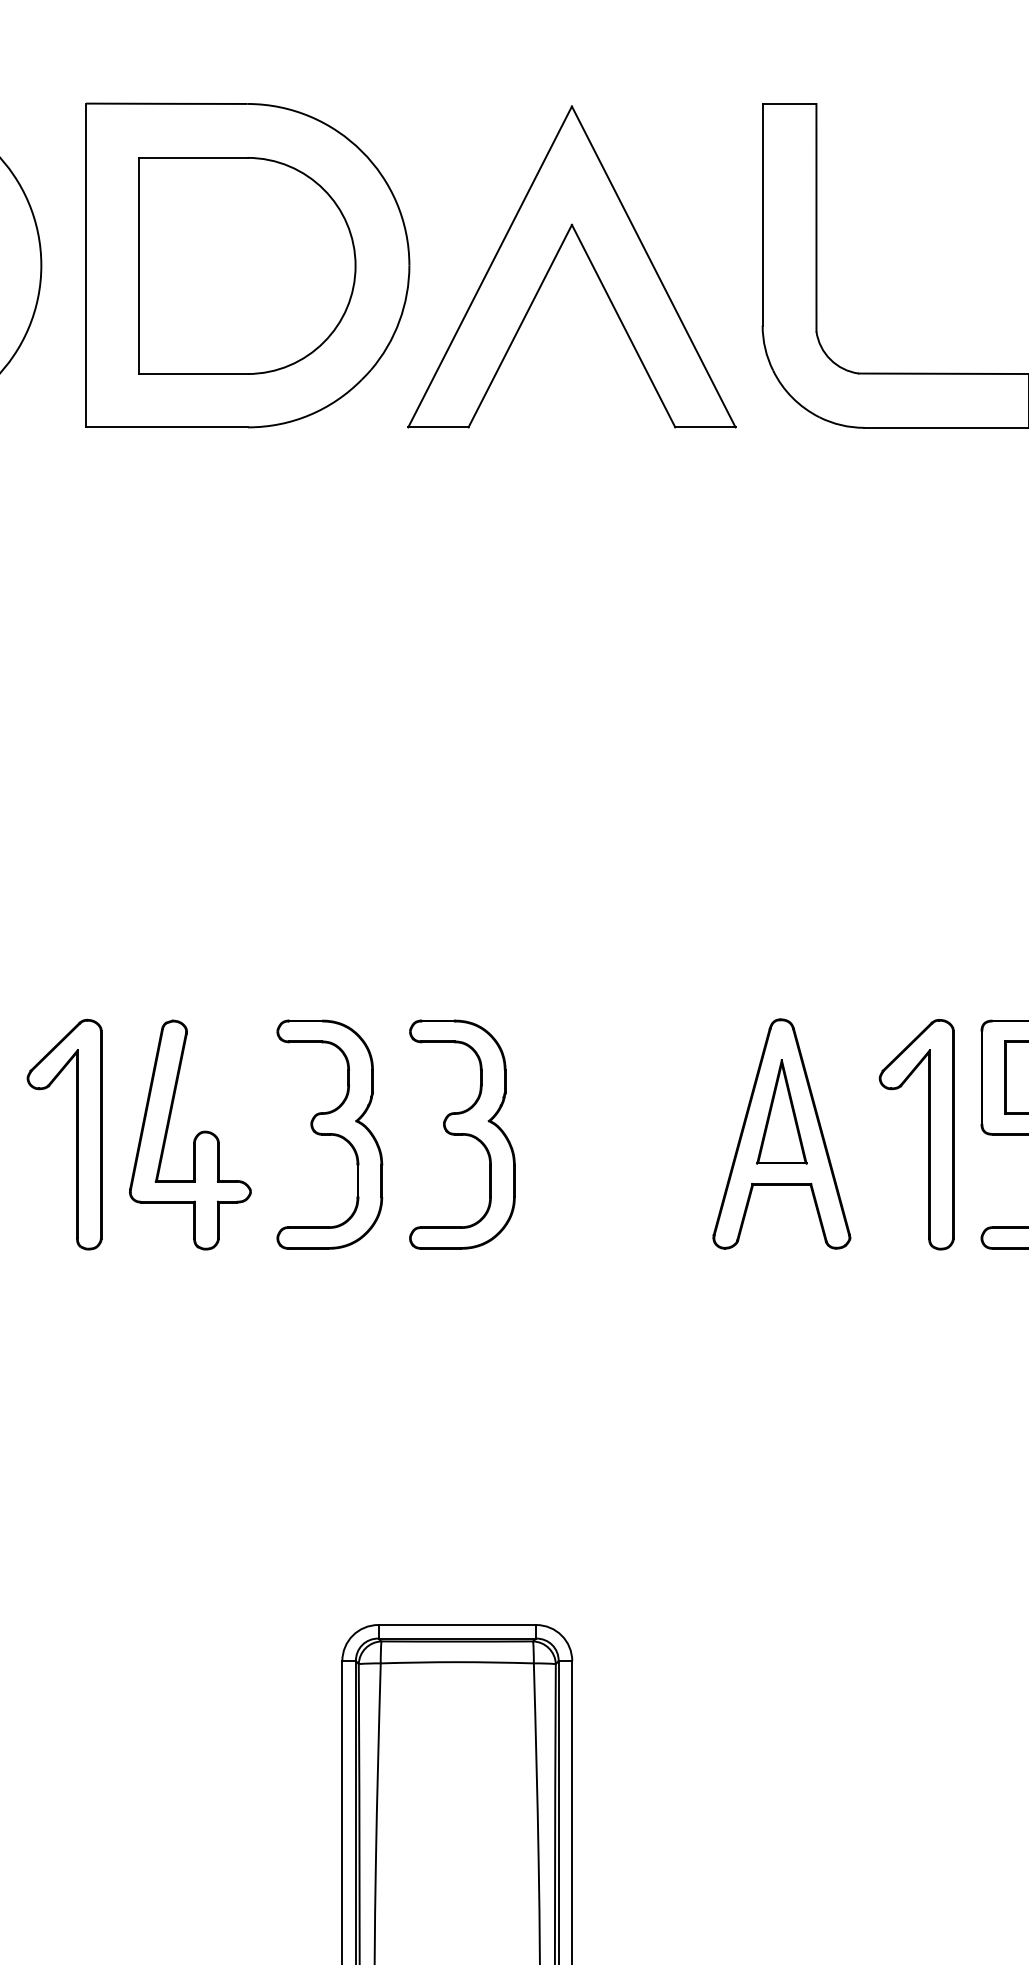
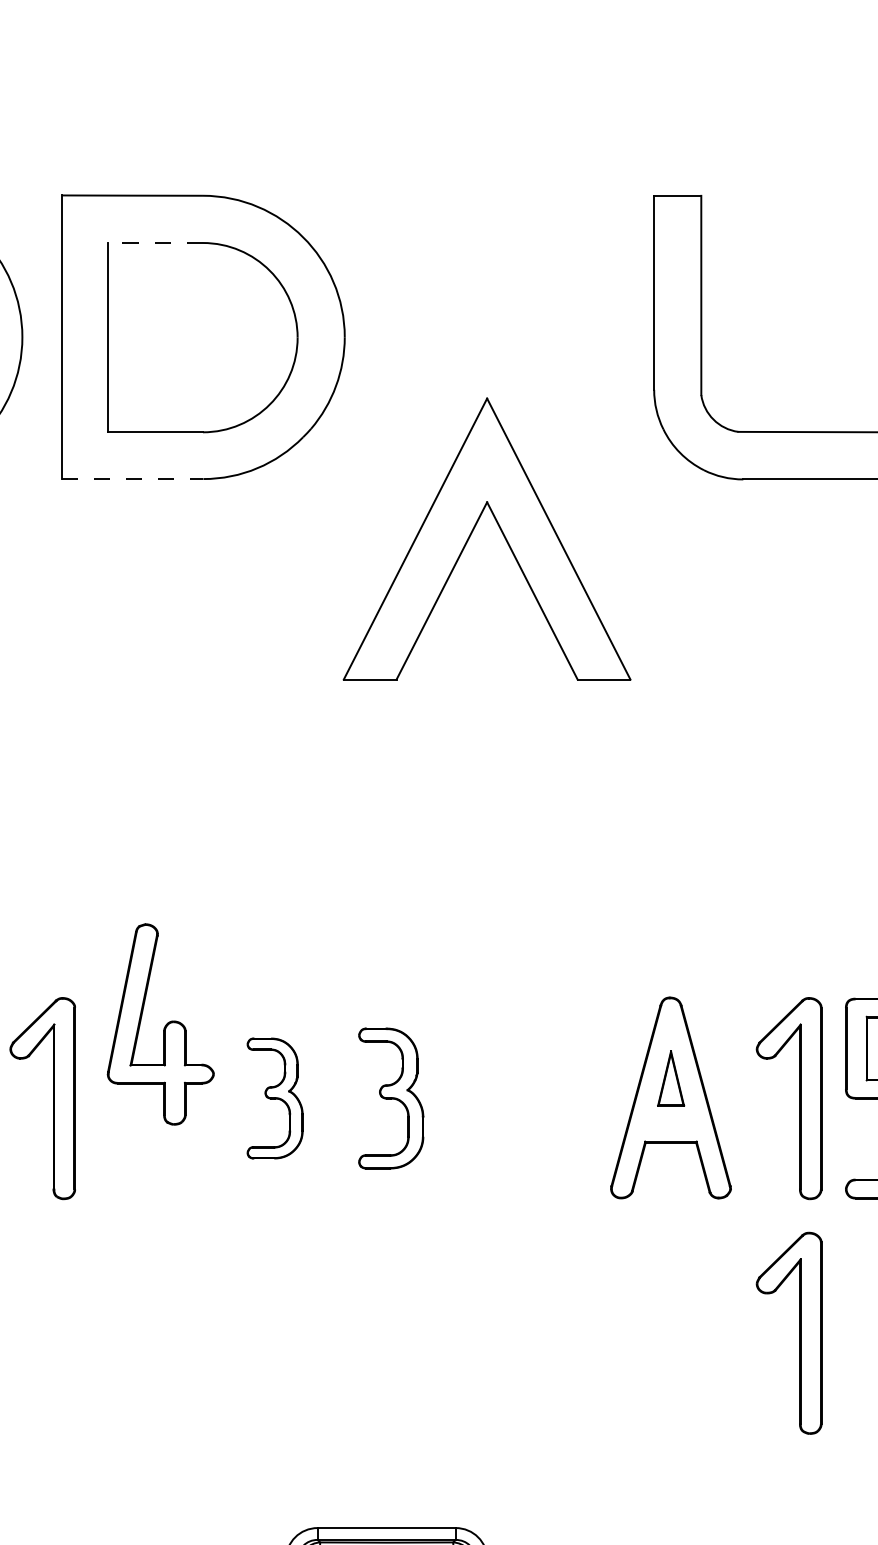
line: (192, 157) -> (154, 242), solid -> dashed
part: (555, 259) -> (472, 532), moved
line: (167, 427) -> (132, 479), solid -> dashed
part: (781, 1111) -> (670, 1078), size x0.6
part: (190, 1134) -> (160, 1023), moved
part: (329, 1134) -> (274, 1098), size x0.6
part: (462, 1134) -> (391, 1098), size x0.7
part: (928, 1402) -> (799, 1333), added

